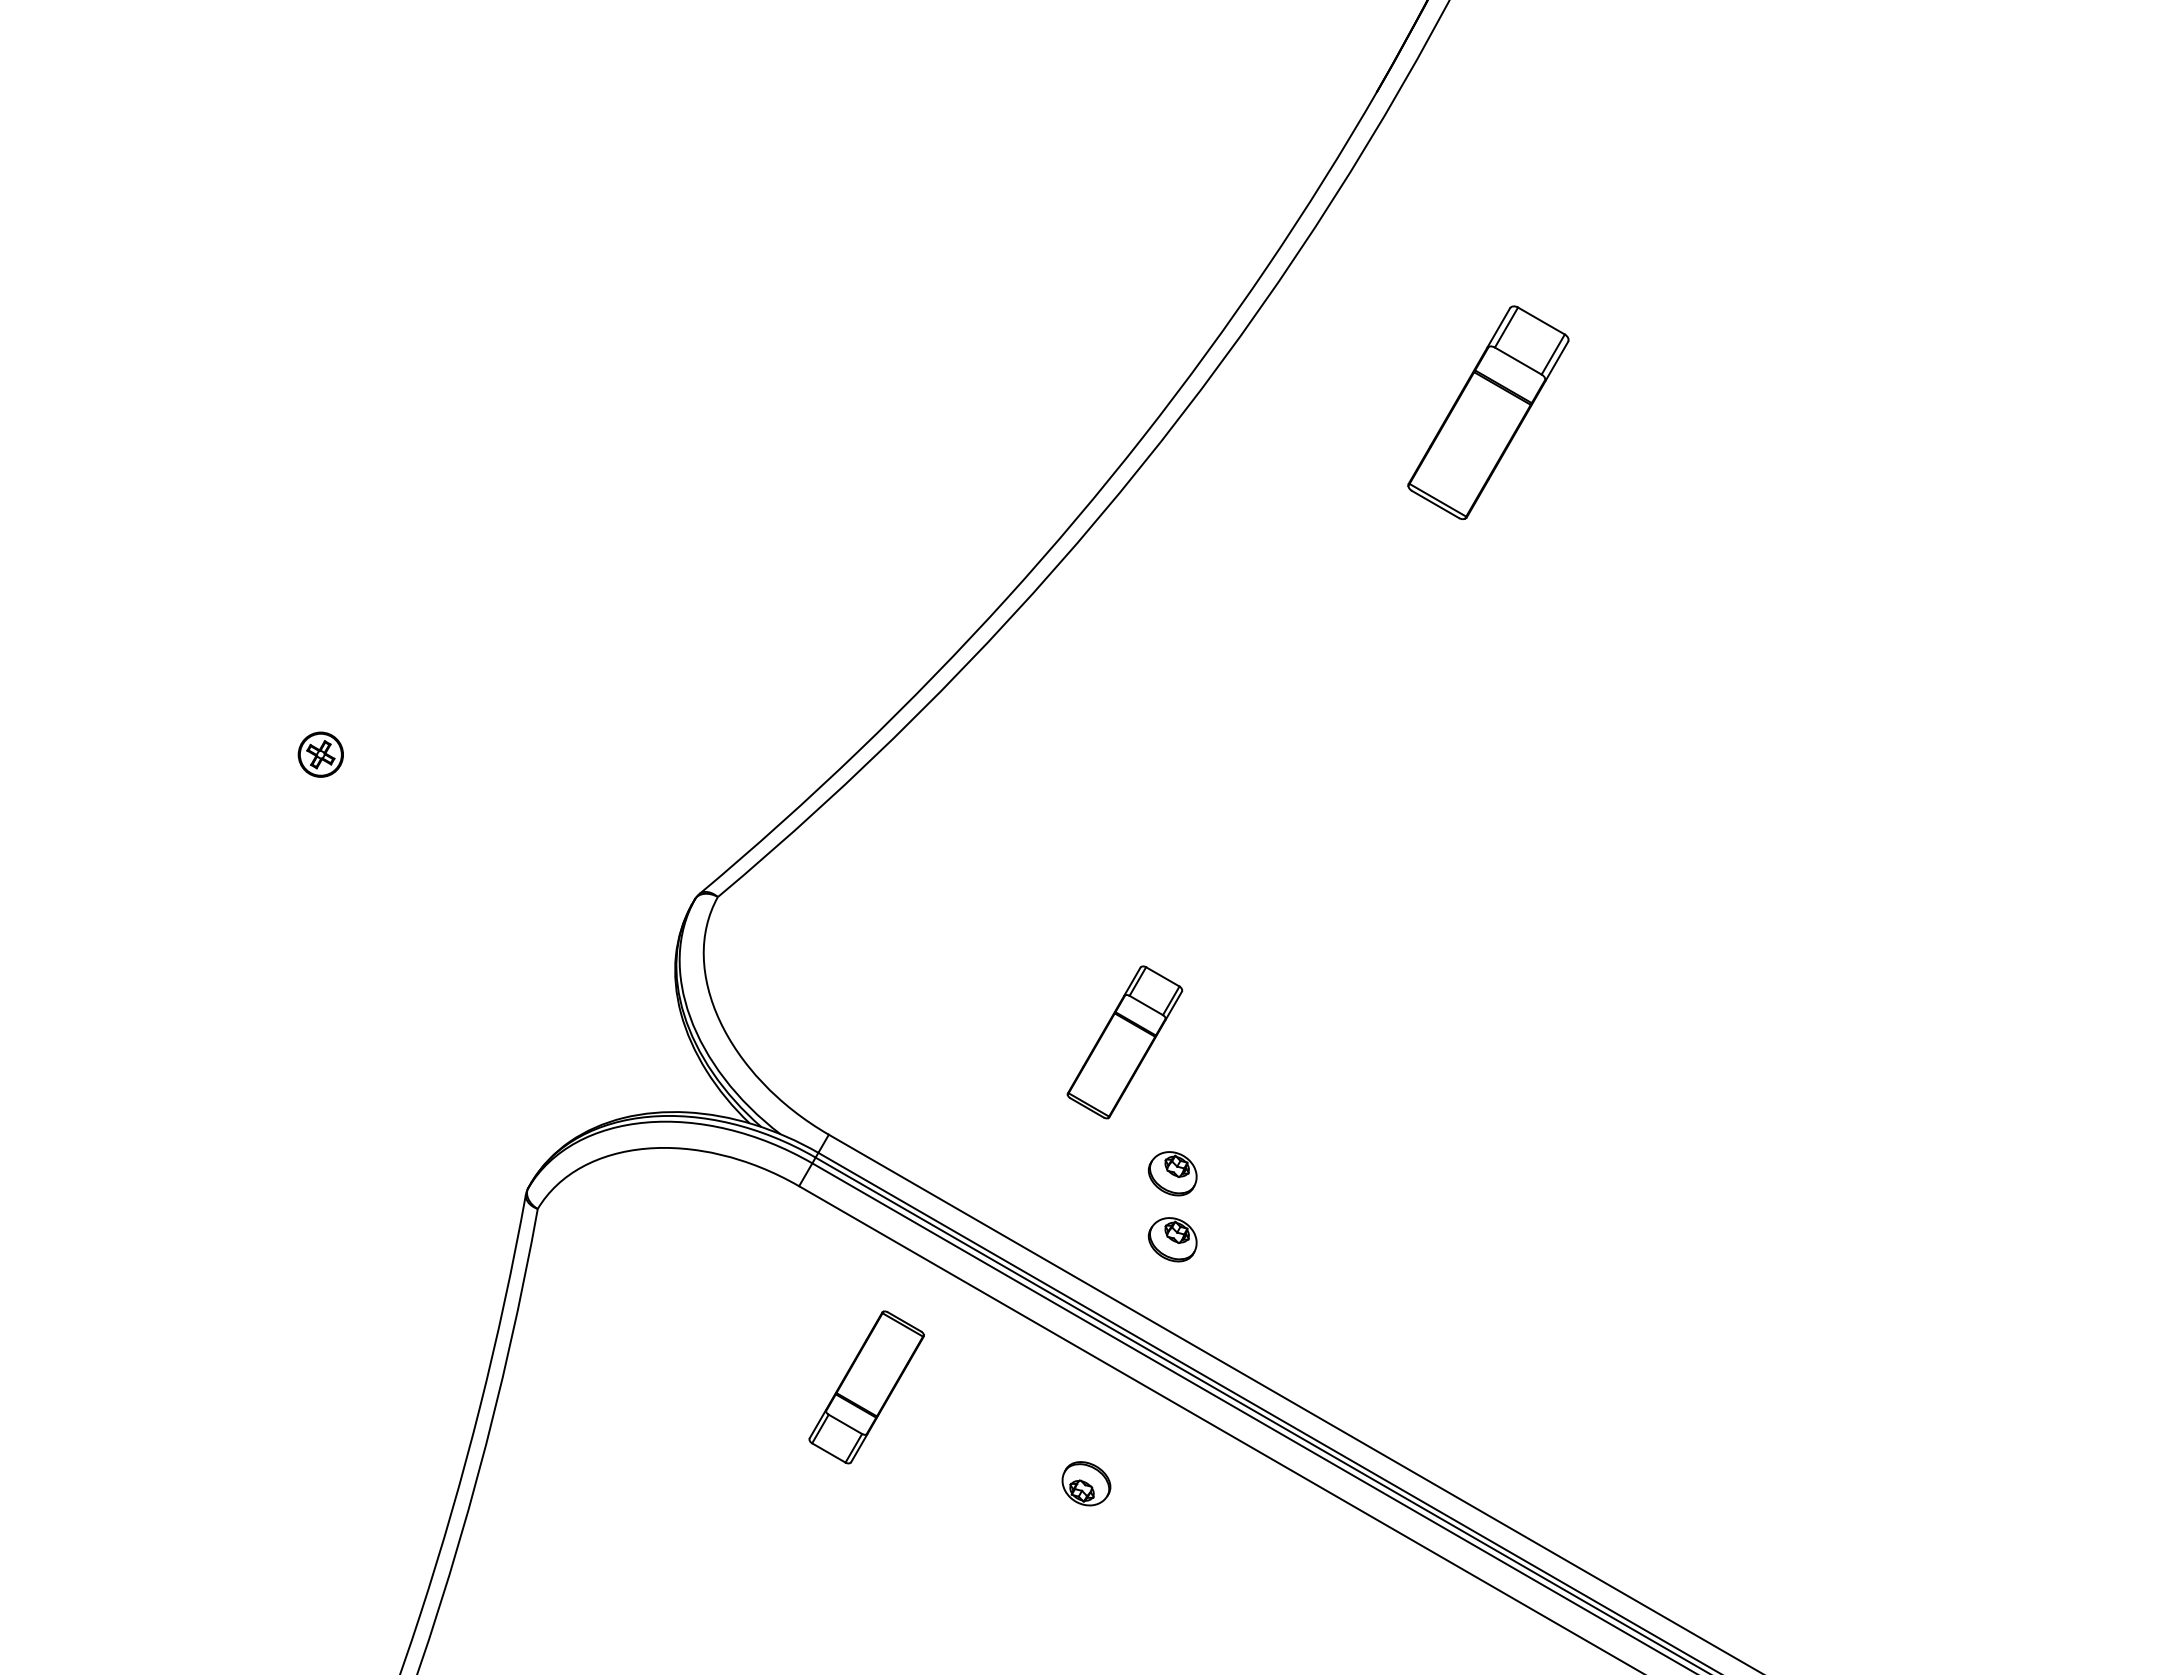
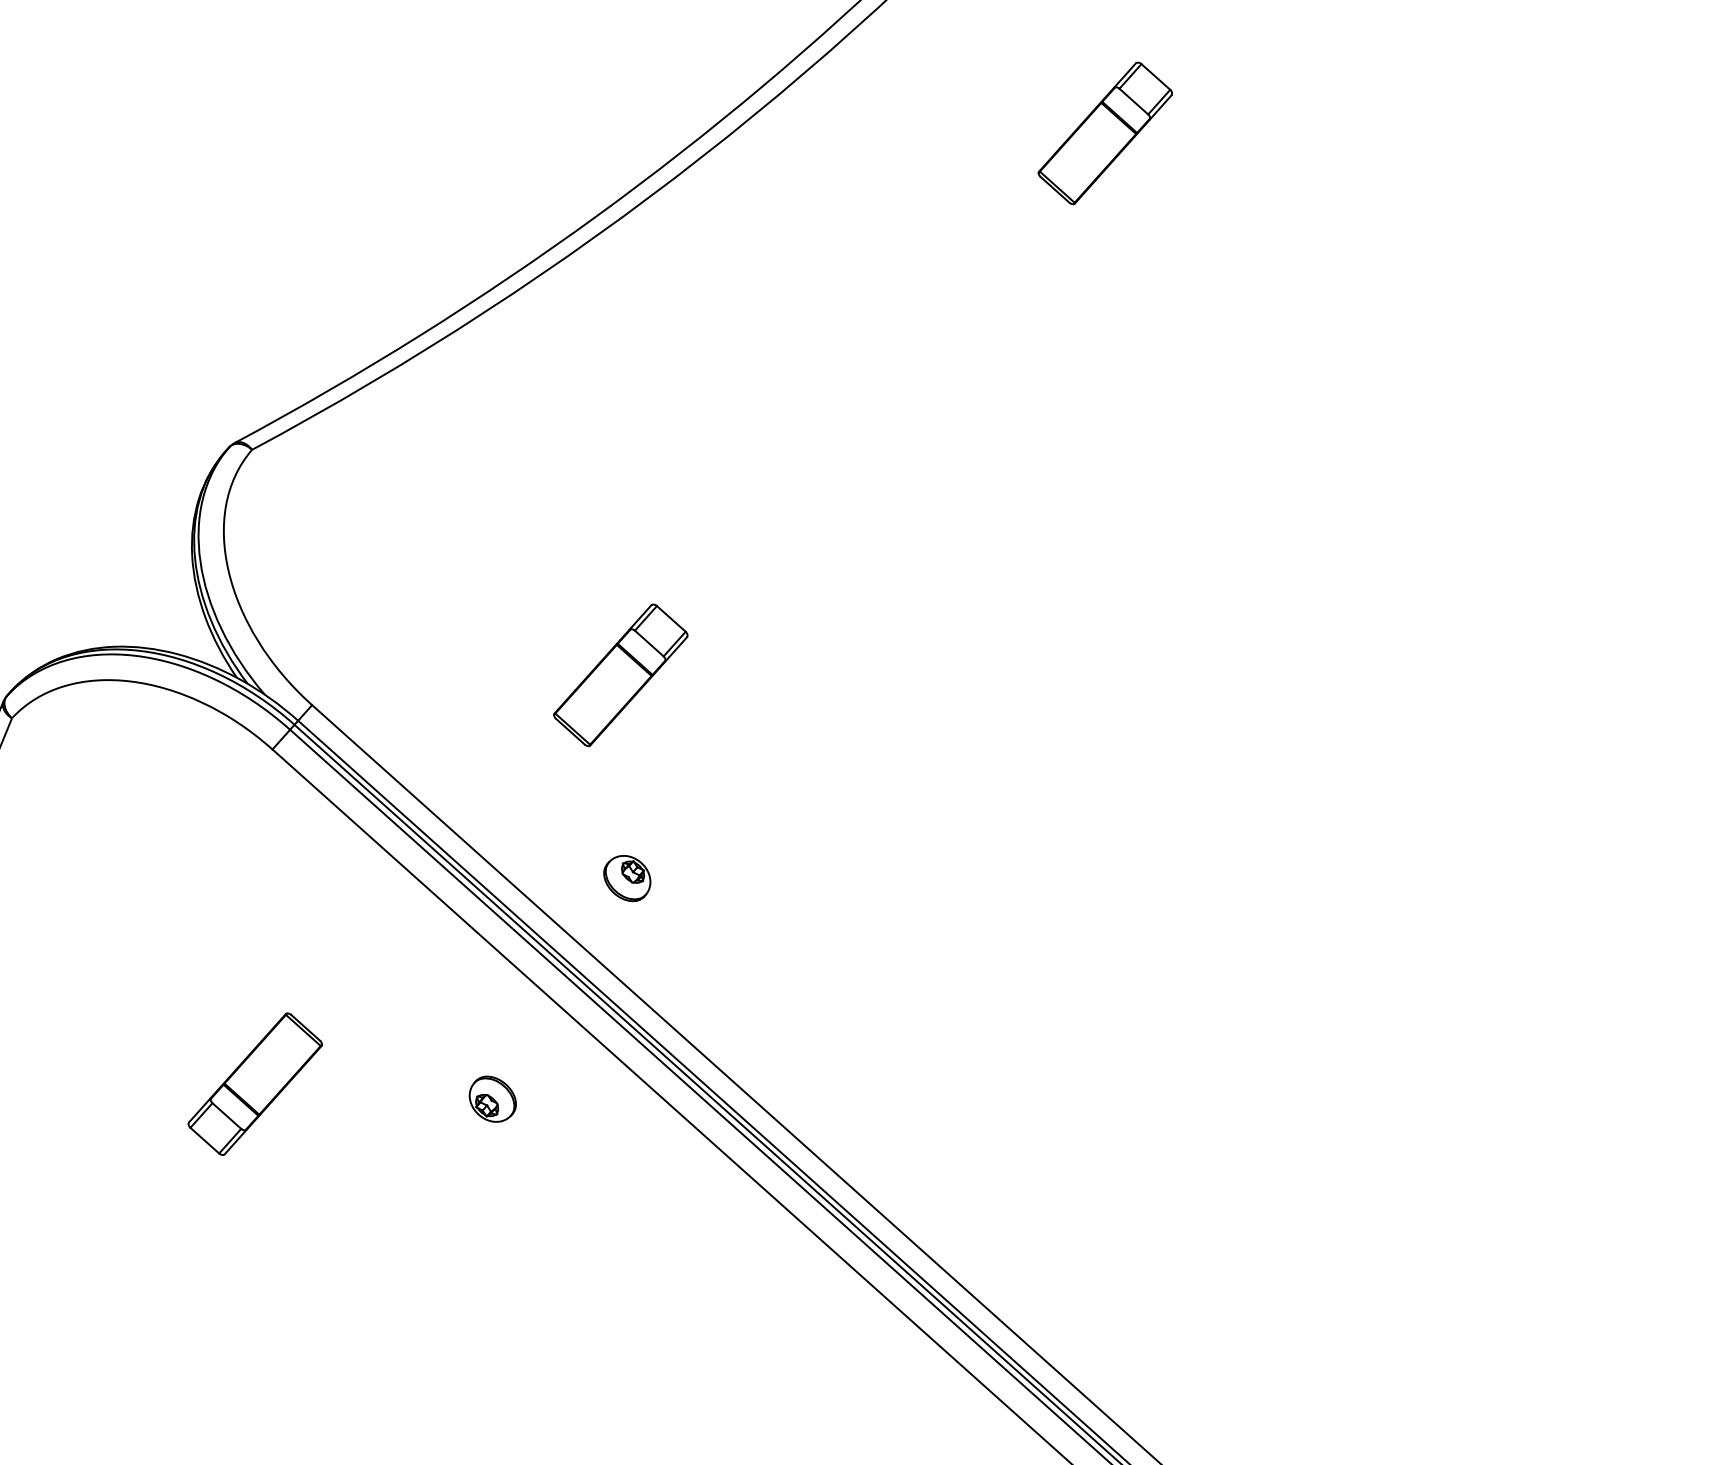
part: (1488, 412) -> (1105, 133), size x0.71
part: (1172, 1173) -> (640, 813), removed
part: (866, 1387) -> (255, 1084), moved

